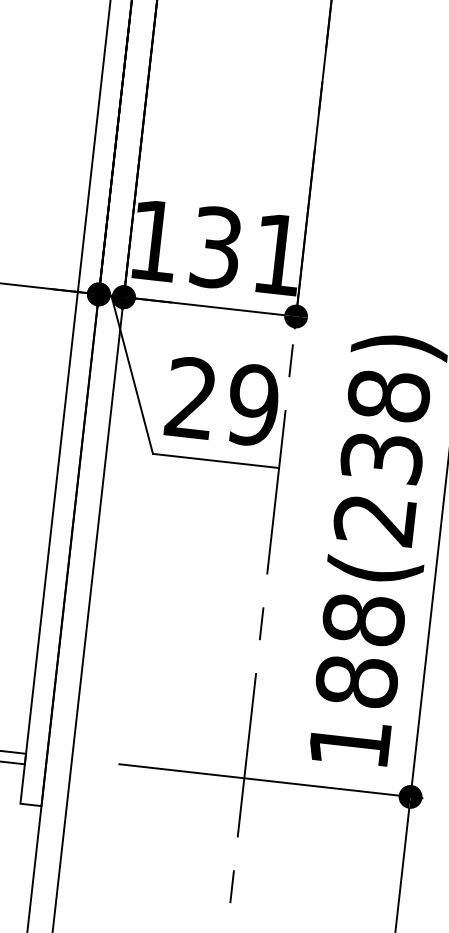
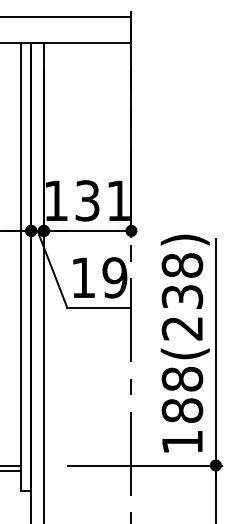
text: (189, 397) -> (82, 277), 29 -> 19

